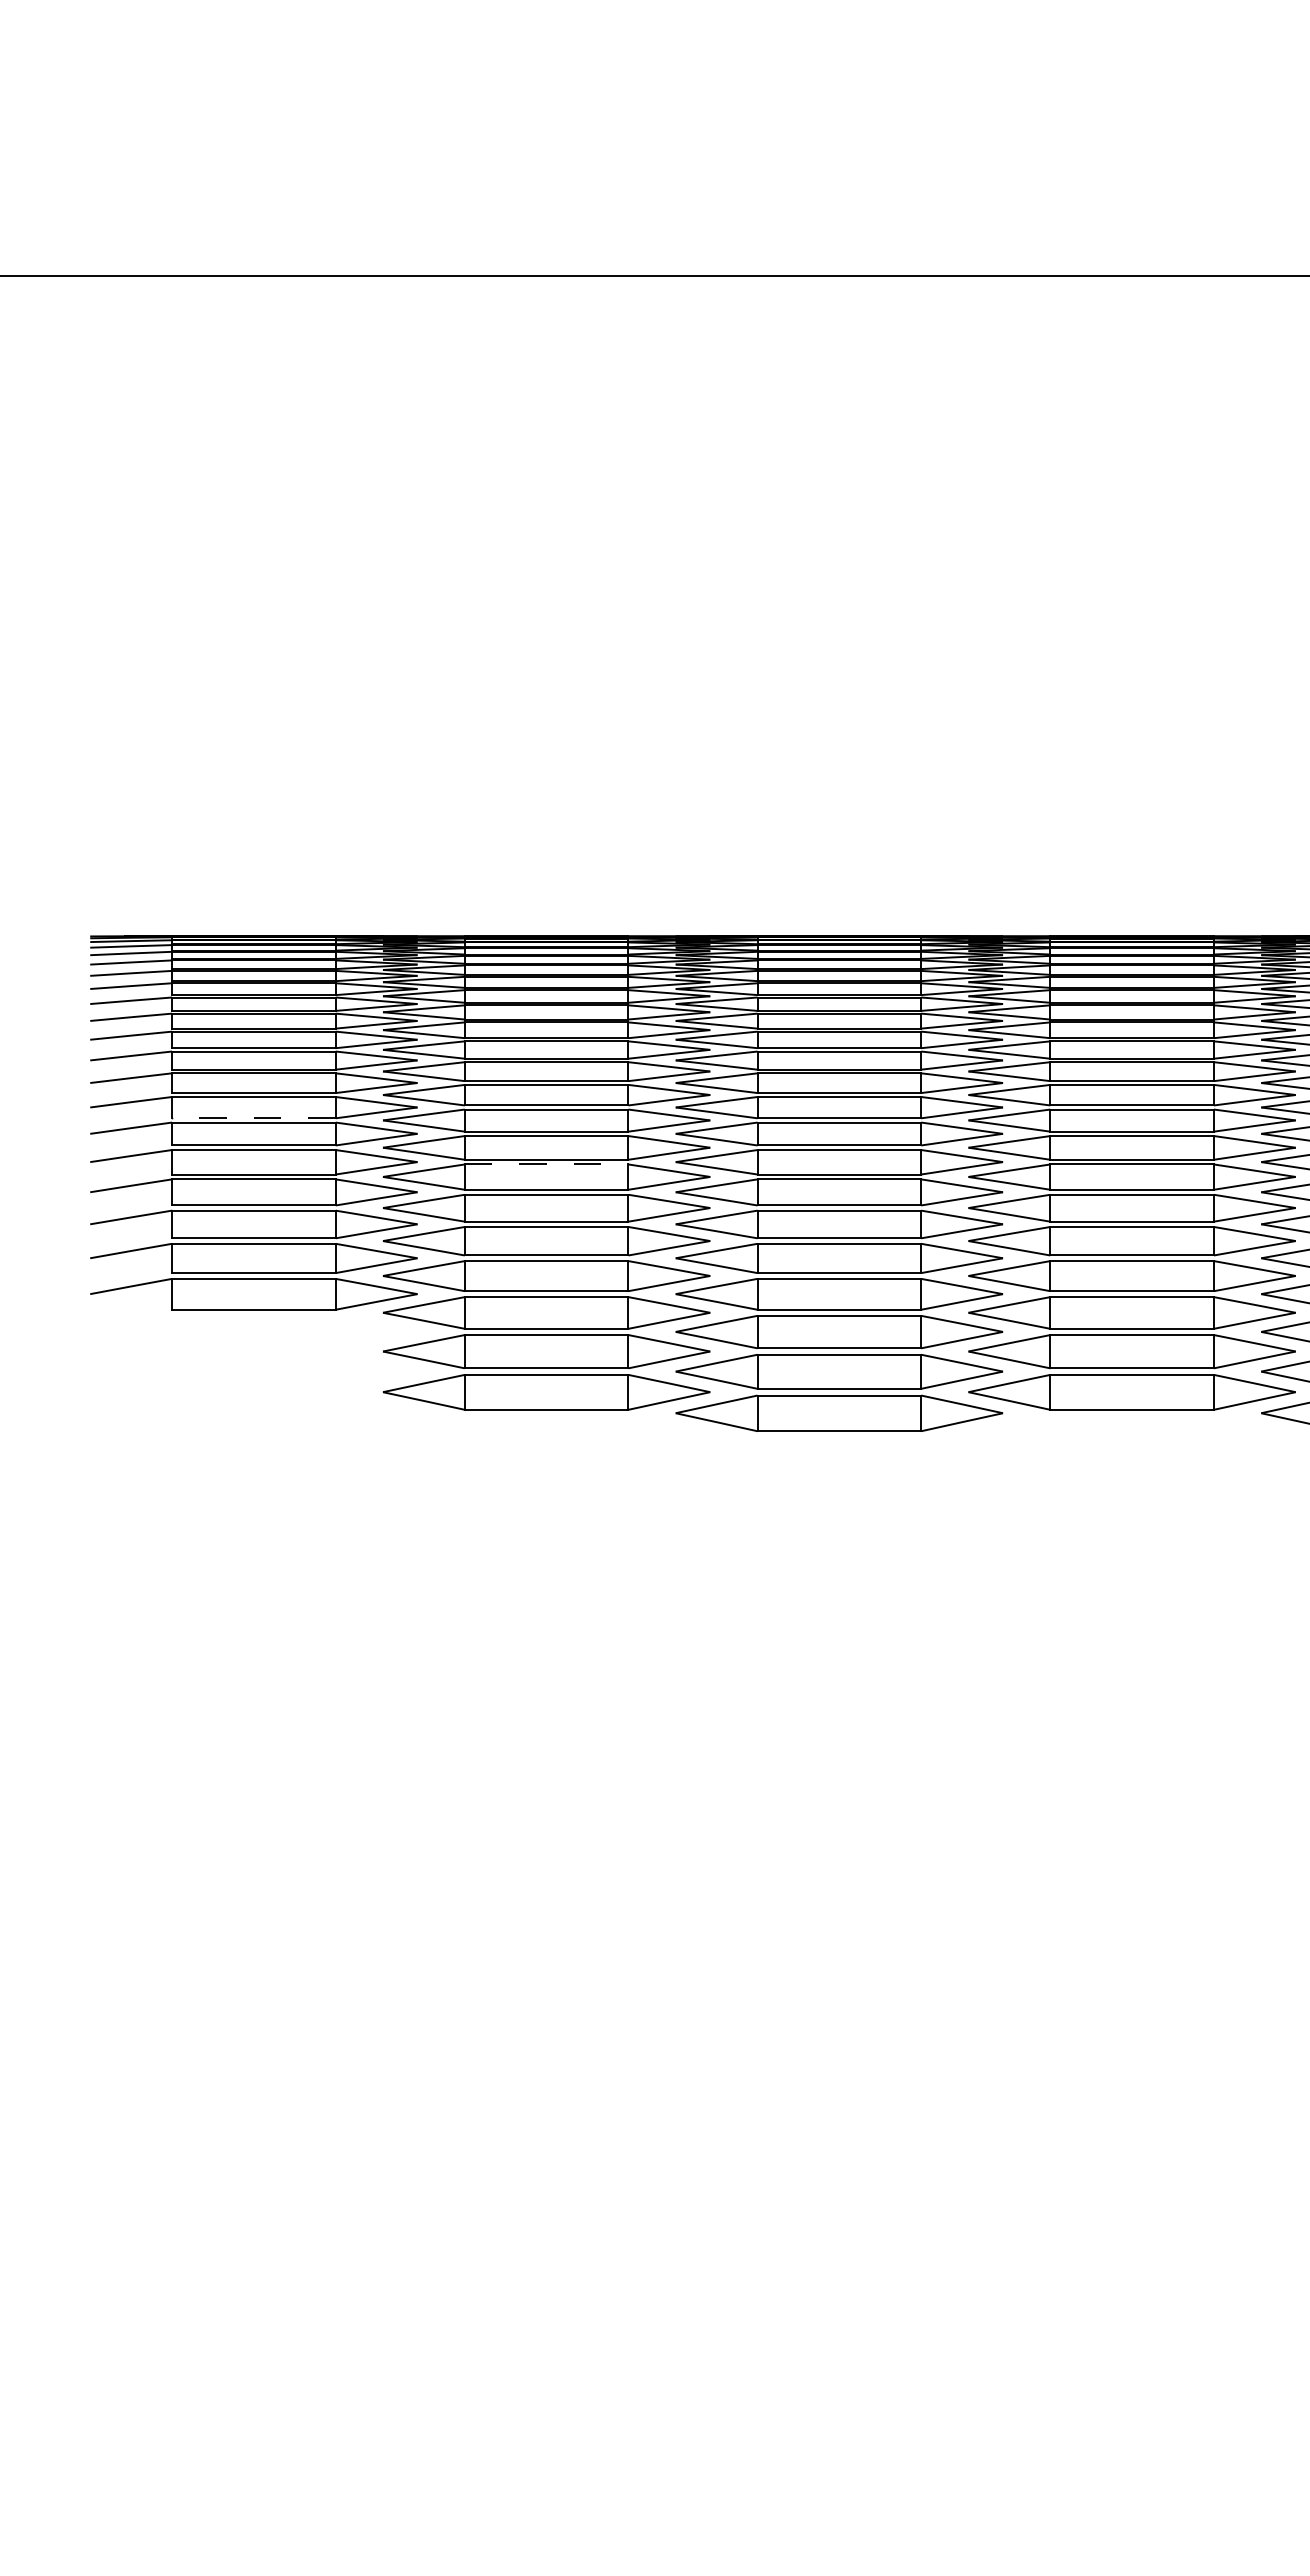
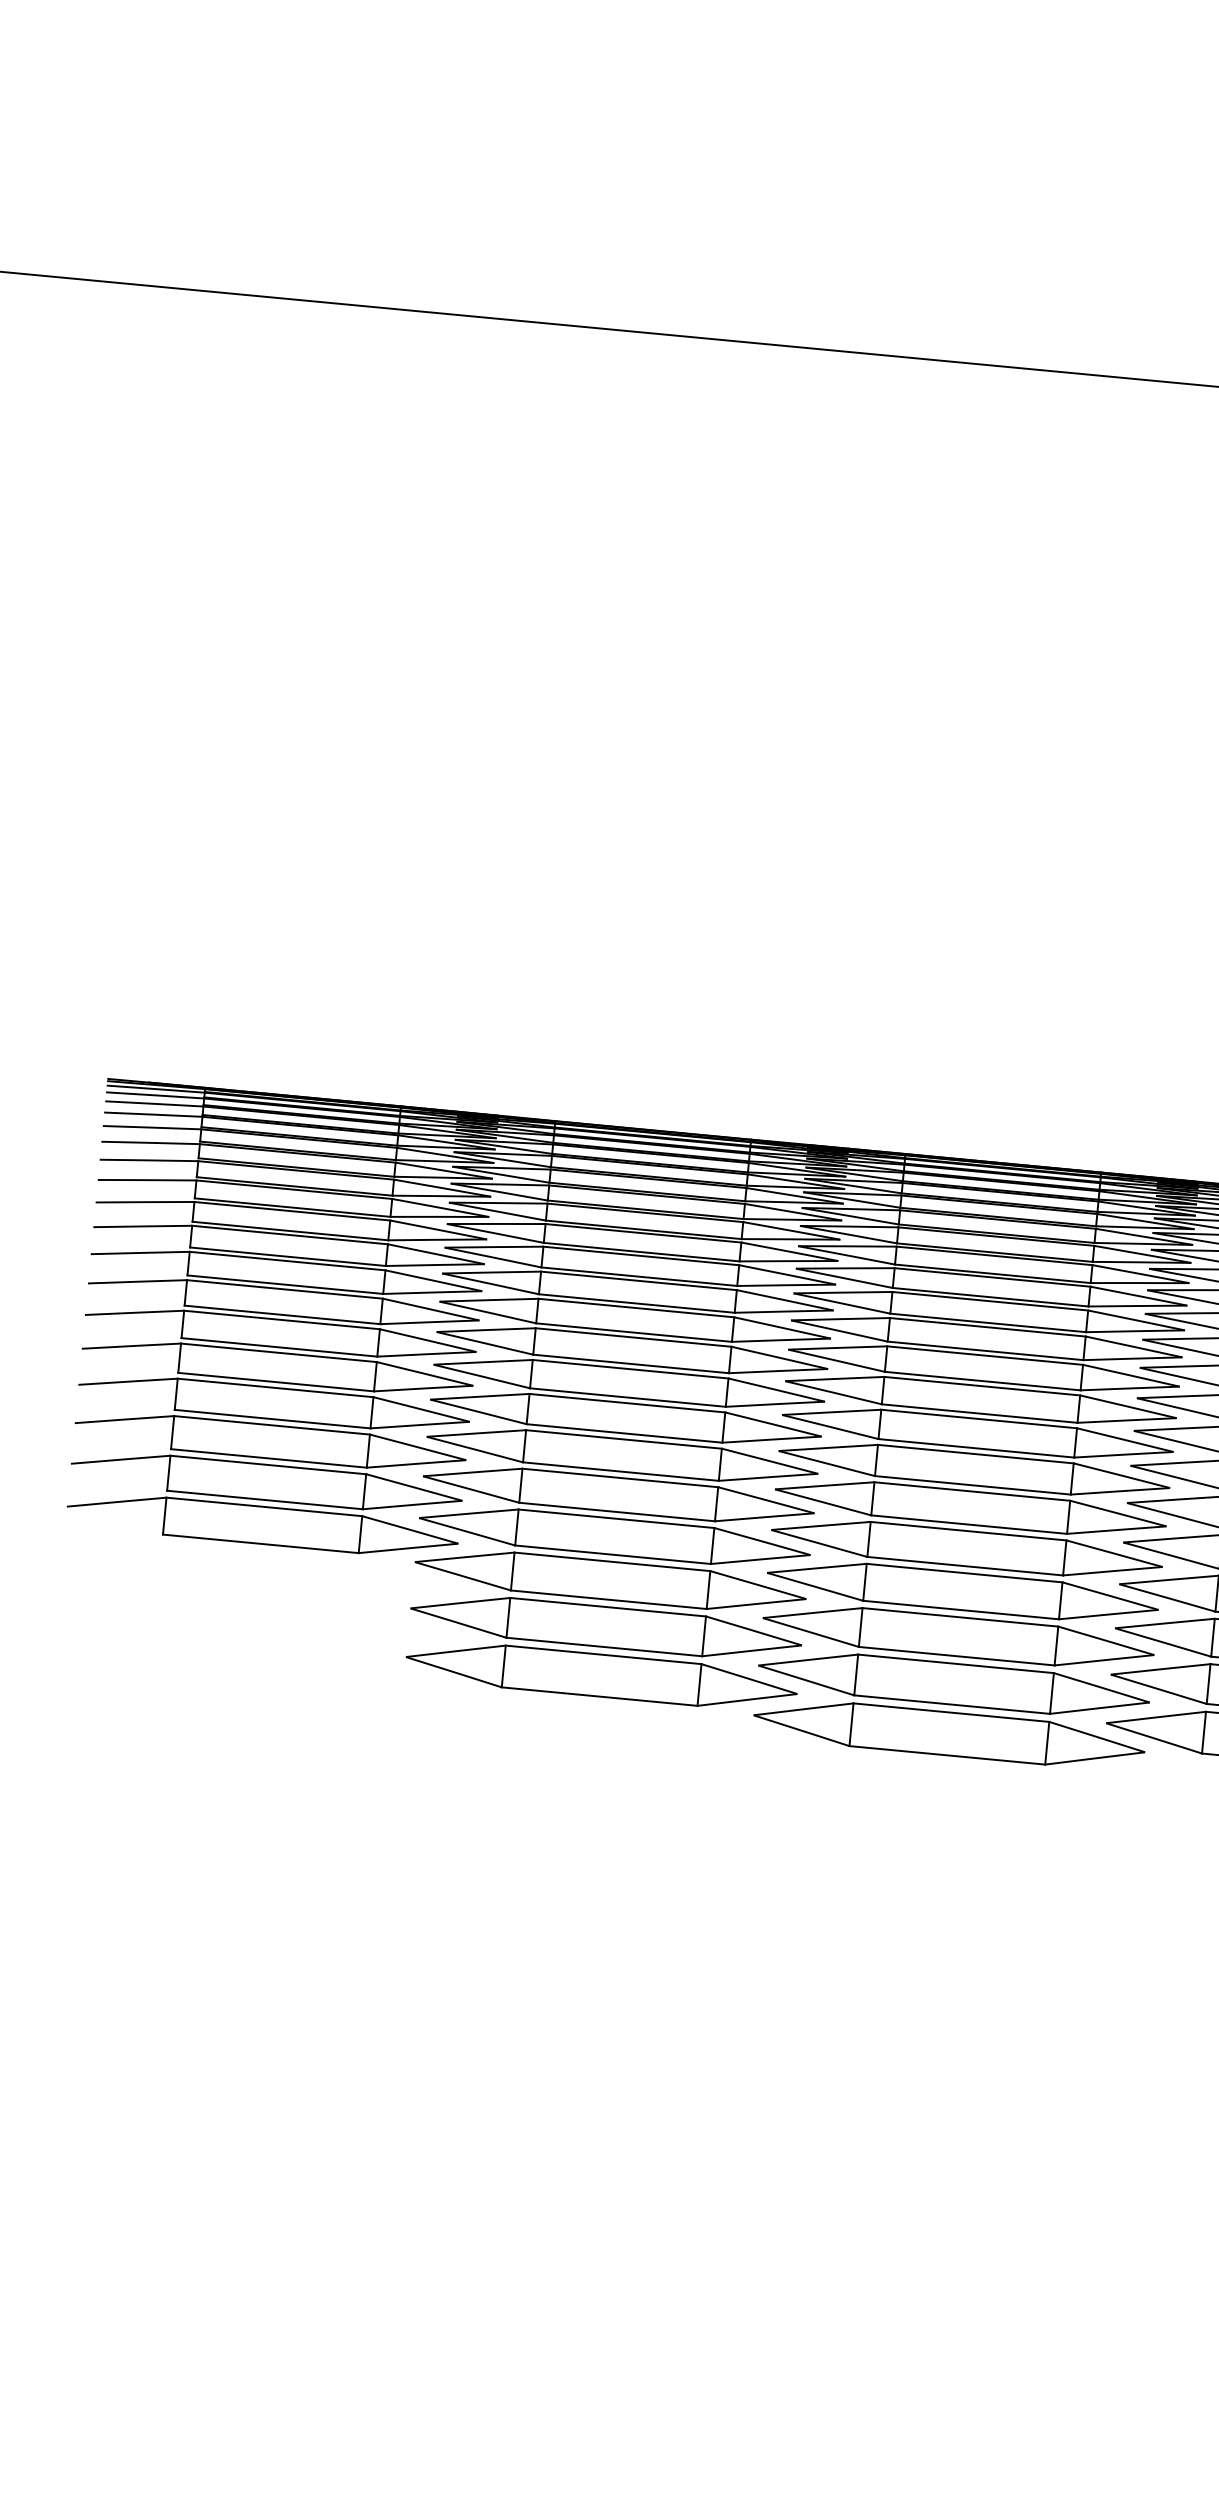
line: (253, 1118) -> (282, 1315), dashed -> solid
line: (546, 1164) -> (627, 1403), dashed -> solid

